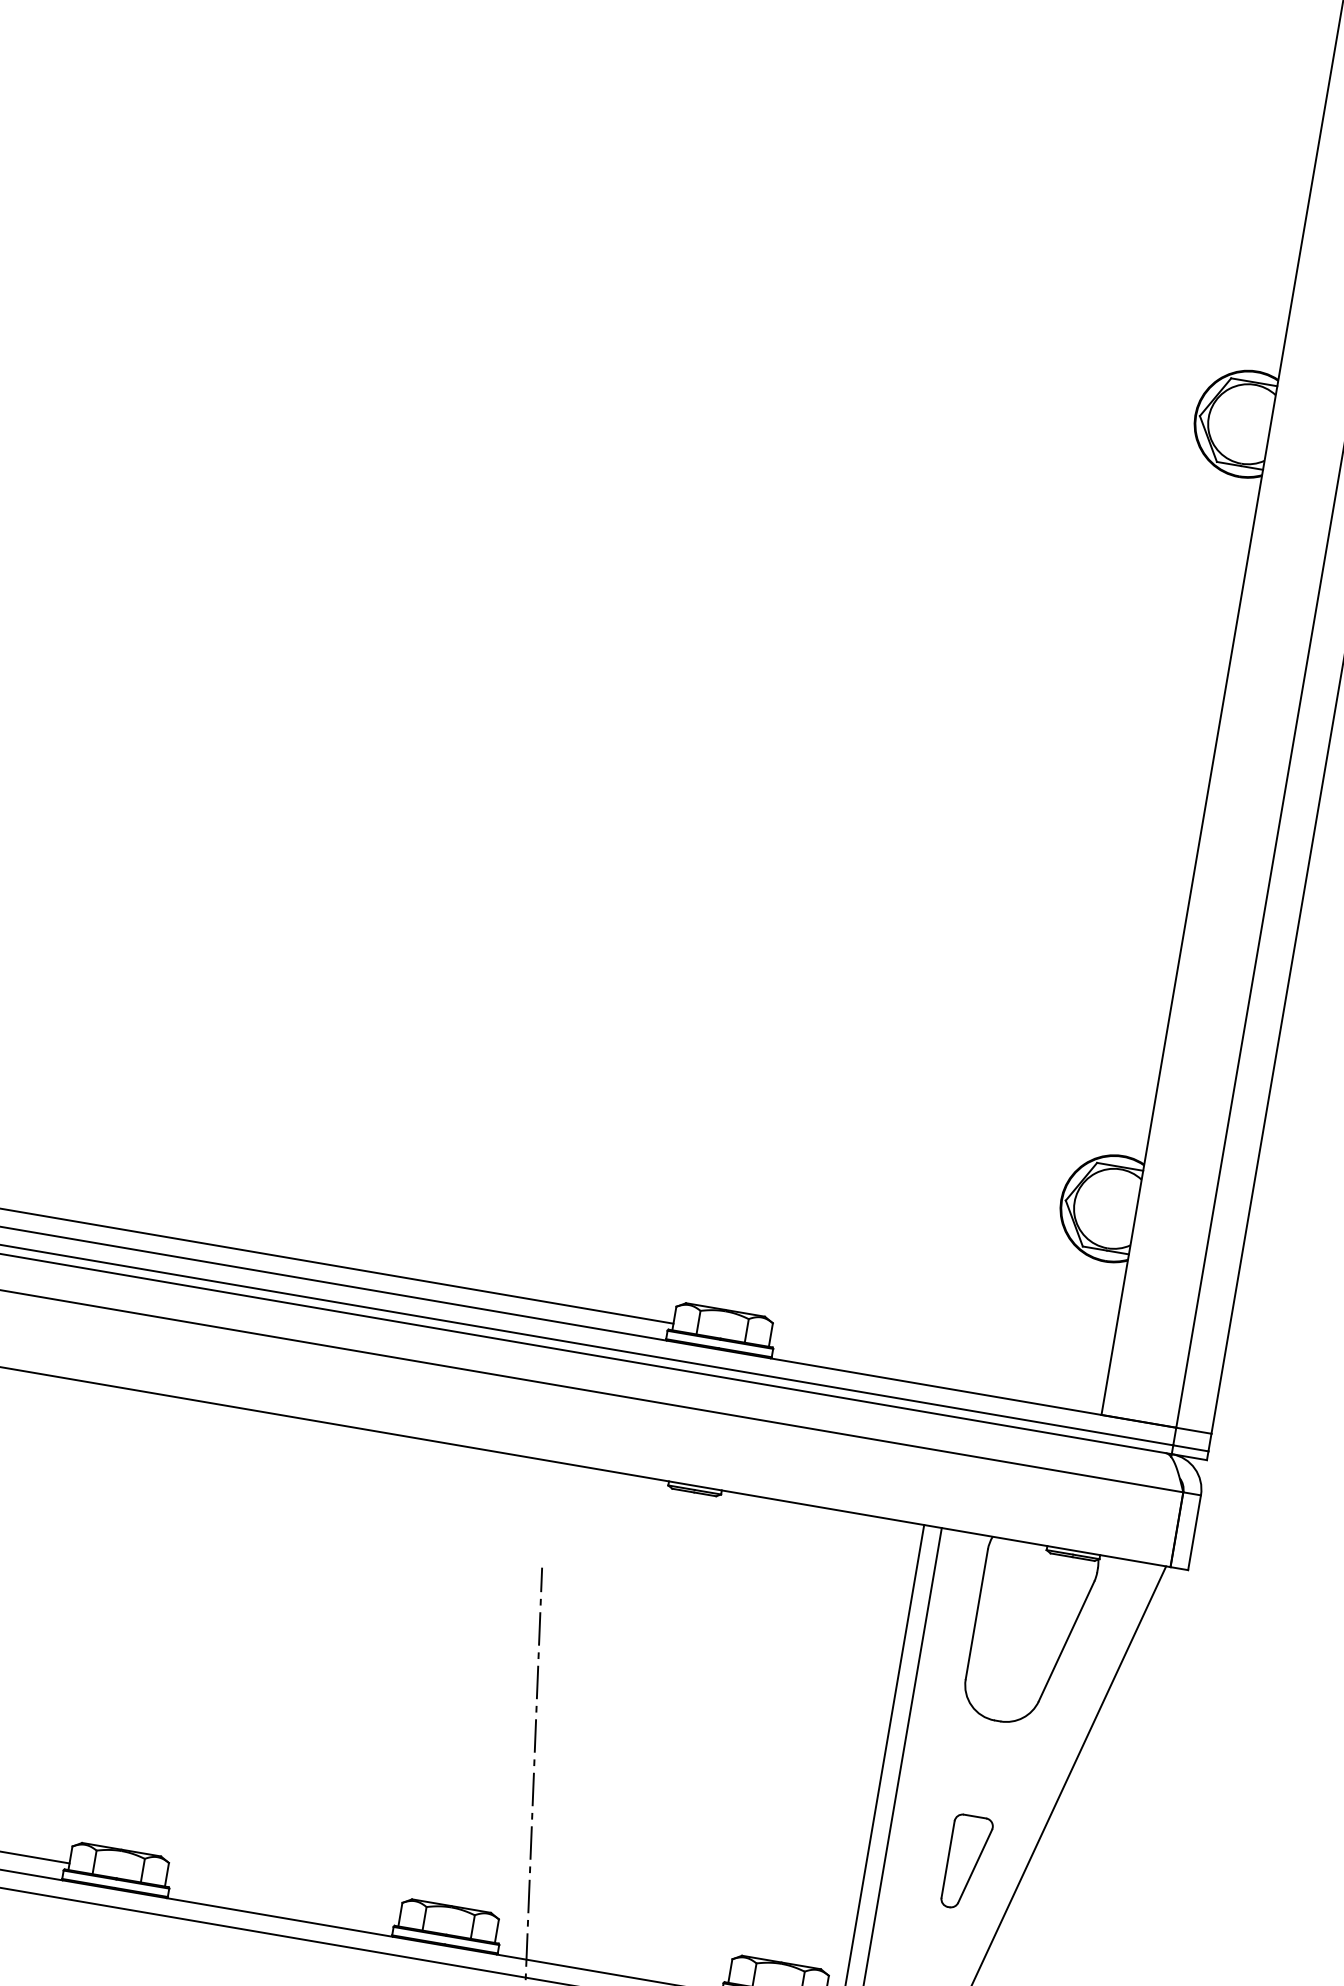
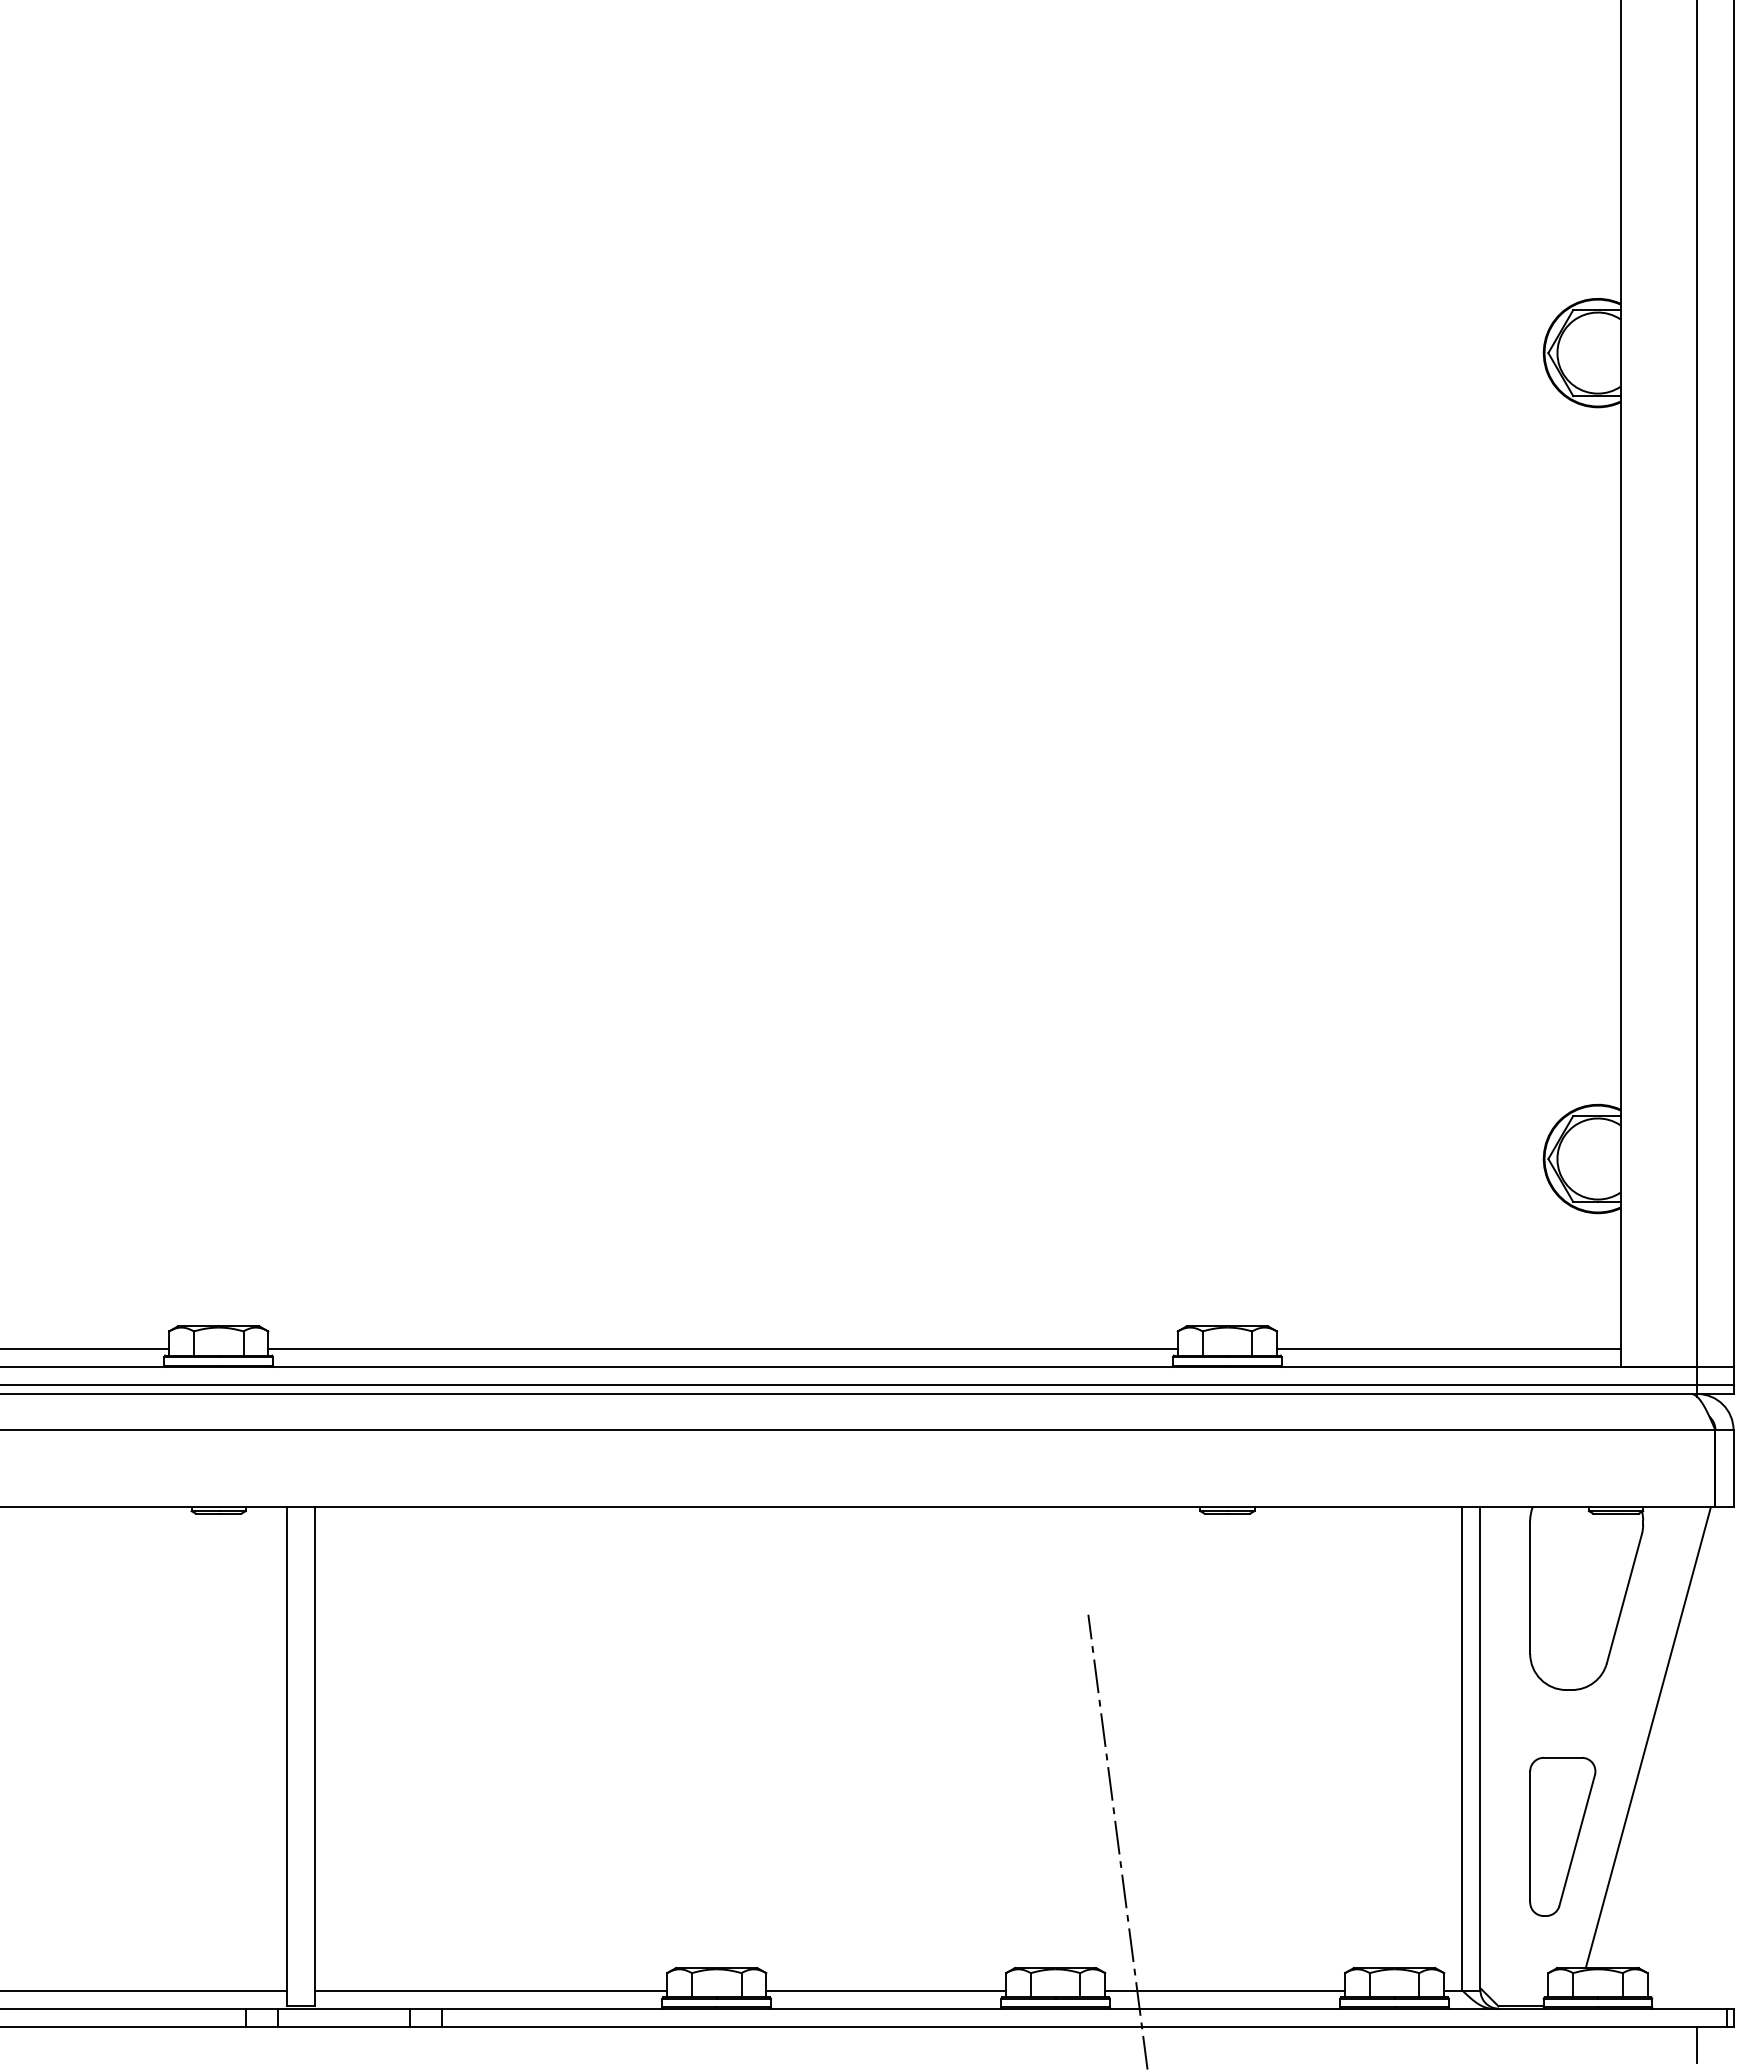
line: (937, 1368) -> (1448, 1348), added
part: (966, 1862) -> (1562, 1836), size x1.67
line: (283, 1899) -> (886, 1990), added
line: (613, 1956) -> (1225, 1990), added

